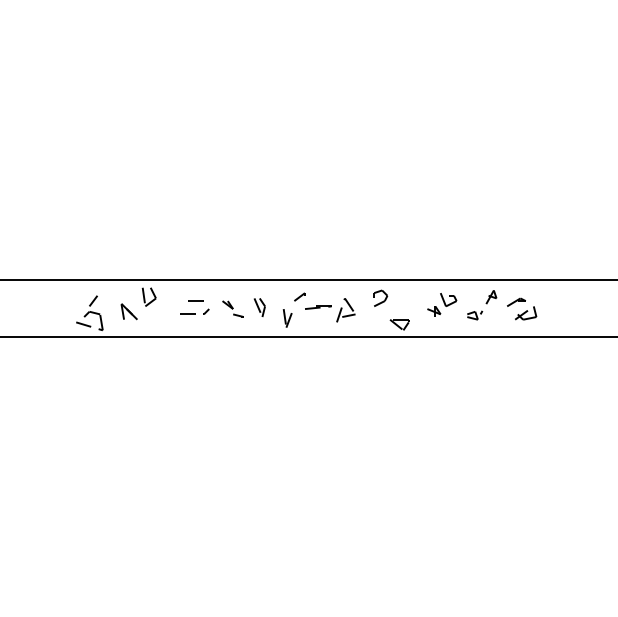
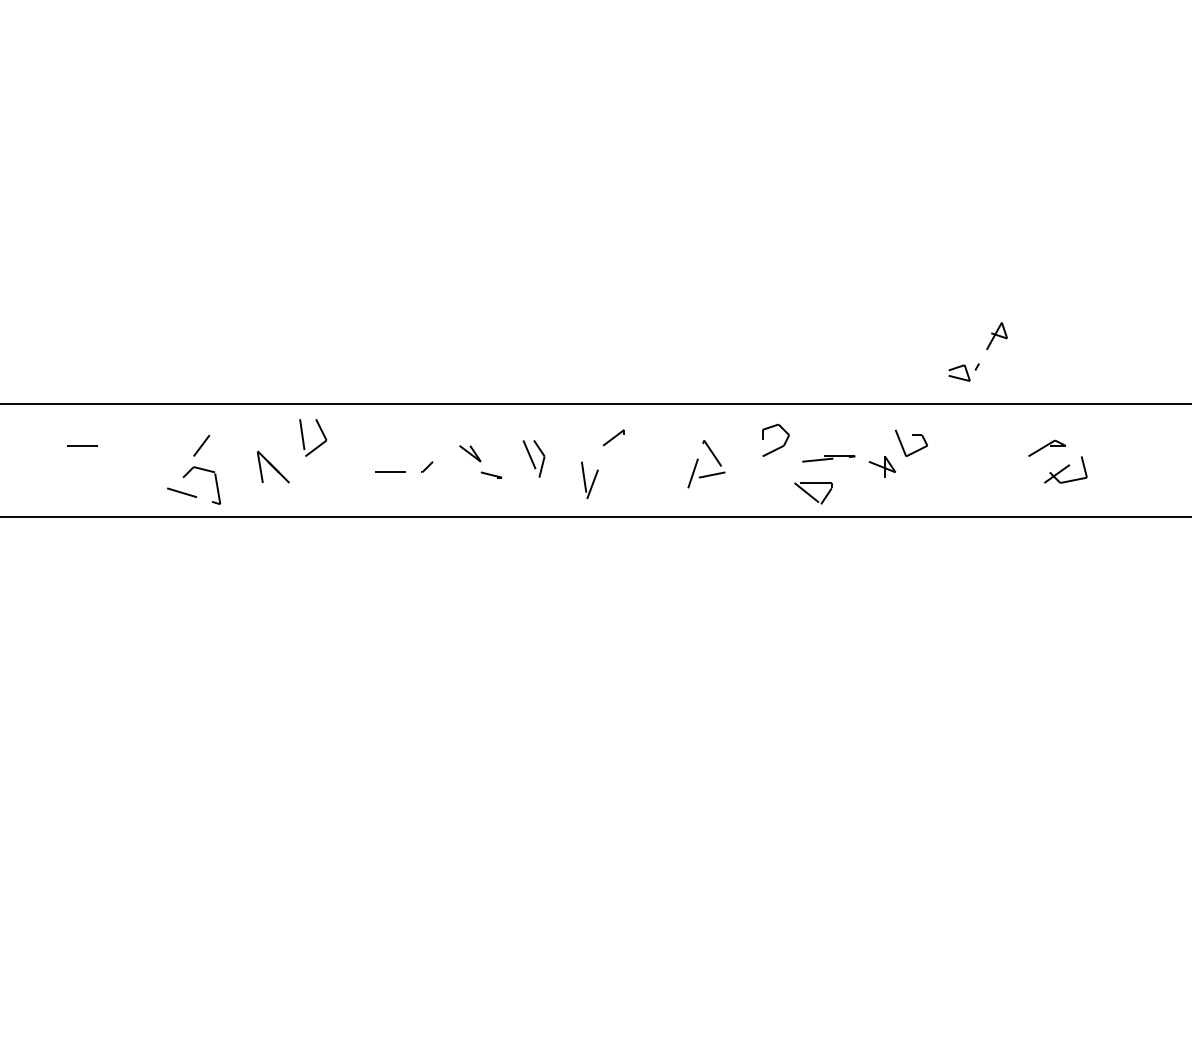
line: (195, 300) -> (81, 444), moved
part: (482, 305) -> (979, 352), moved
part: (318, 307) -> (829, 458), moved

